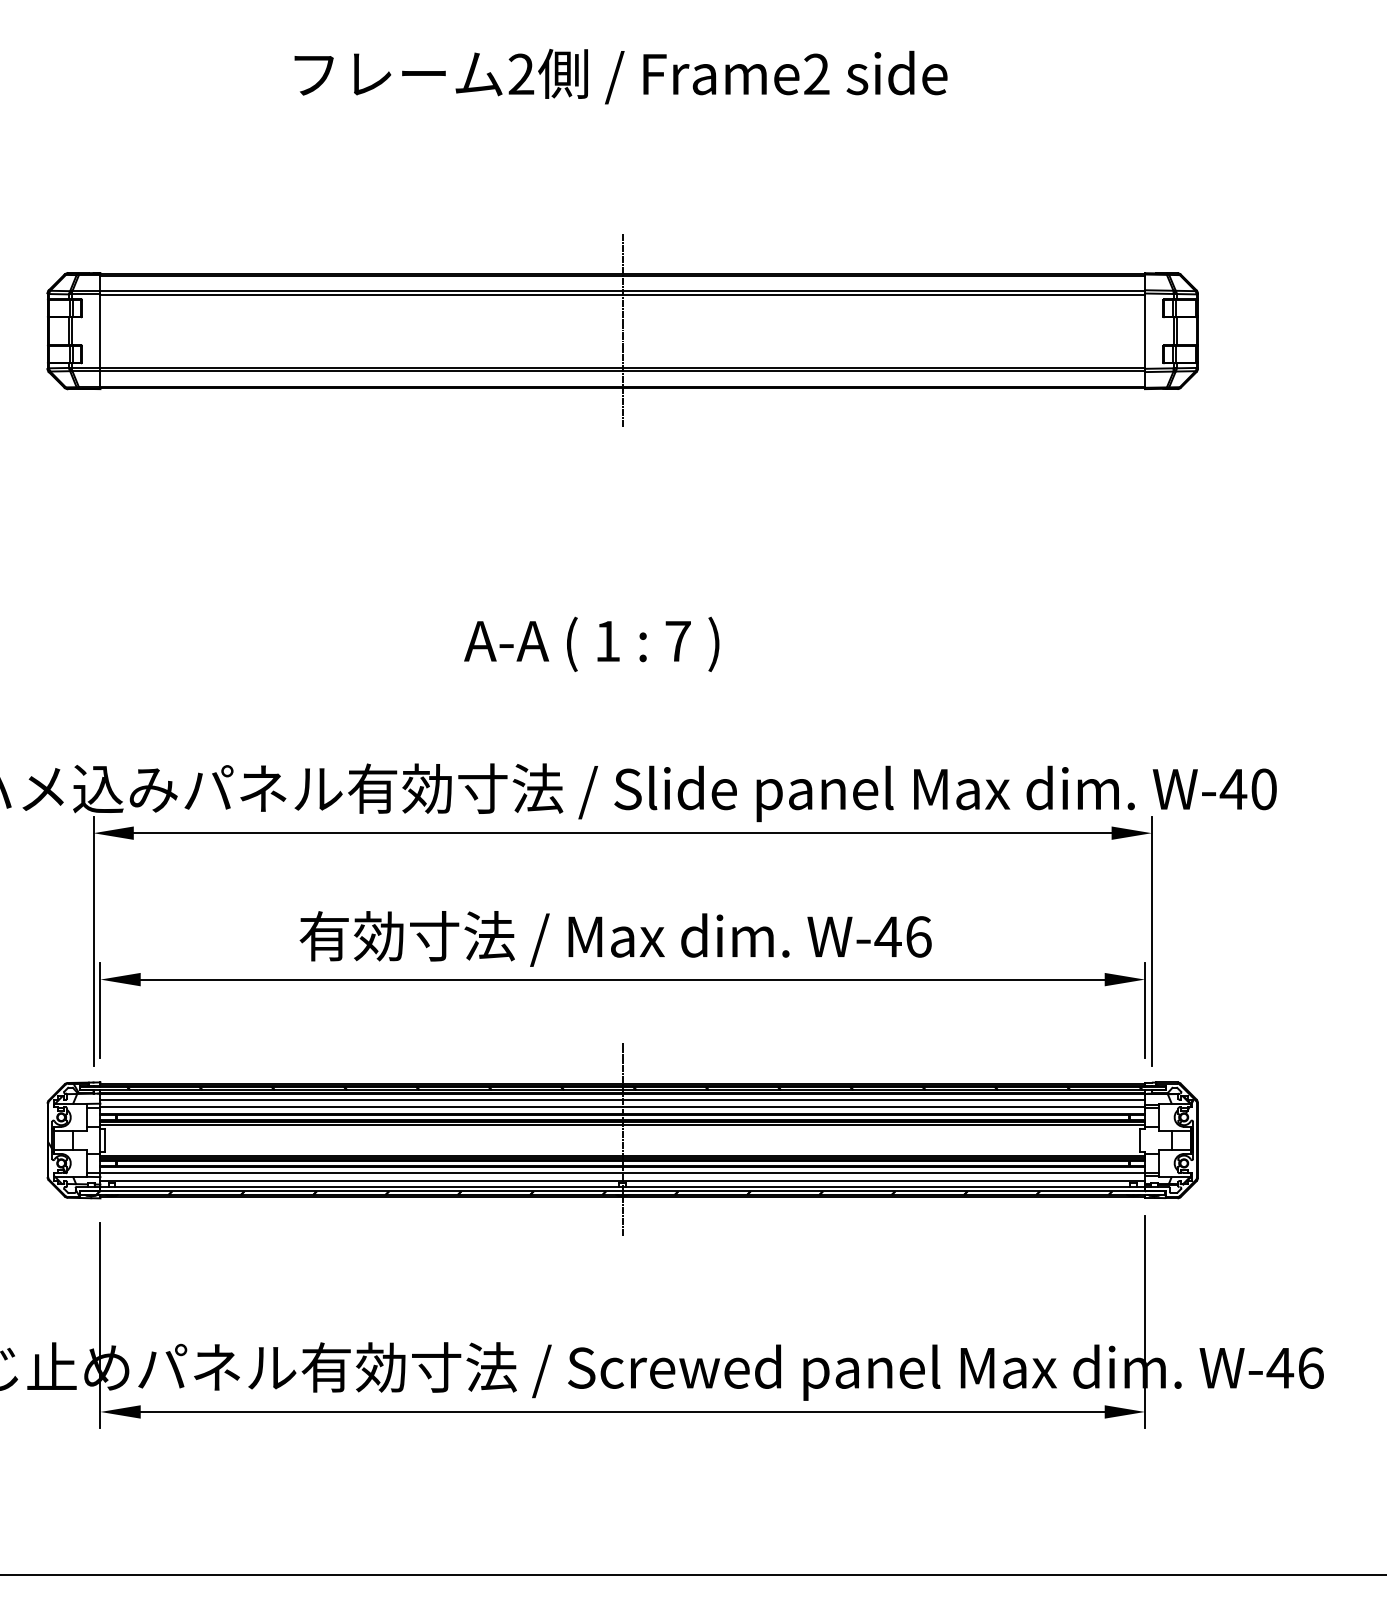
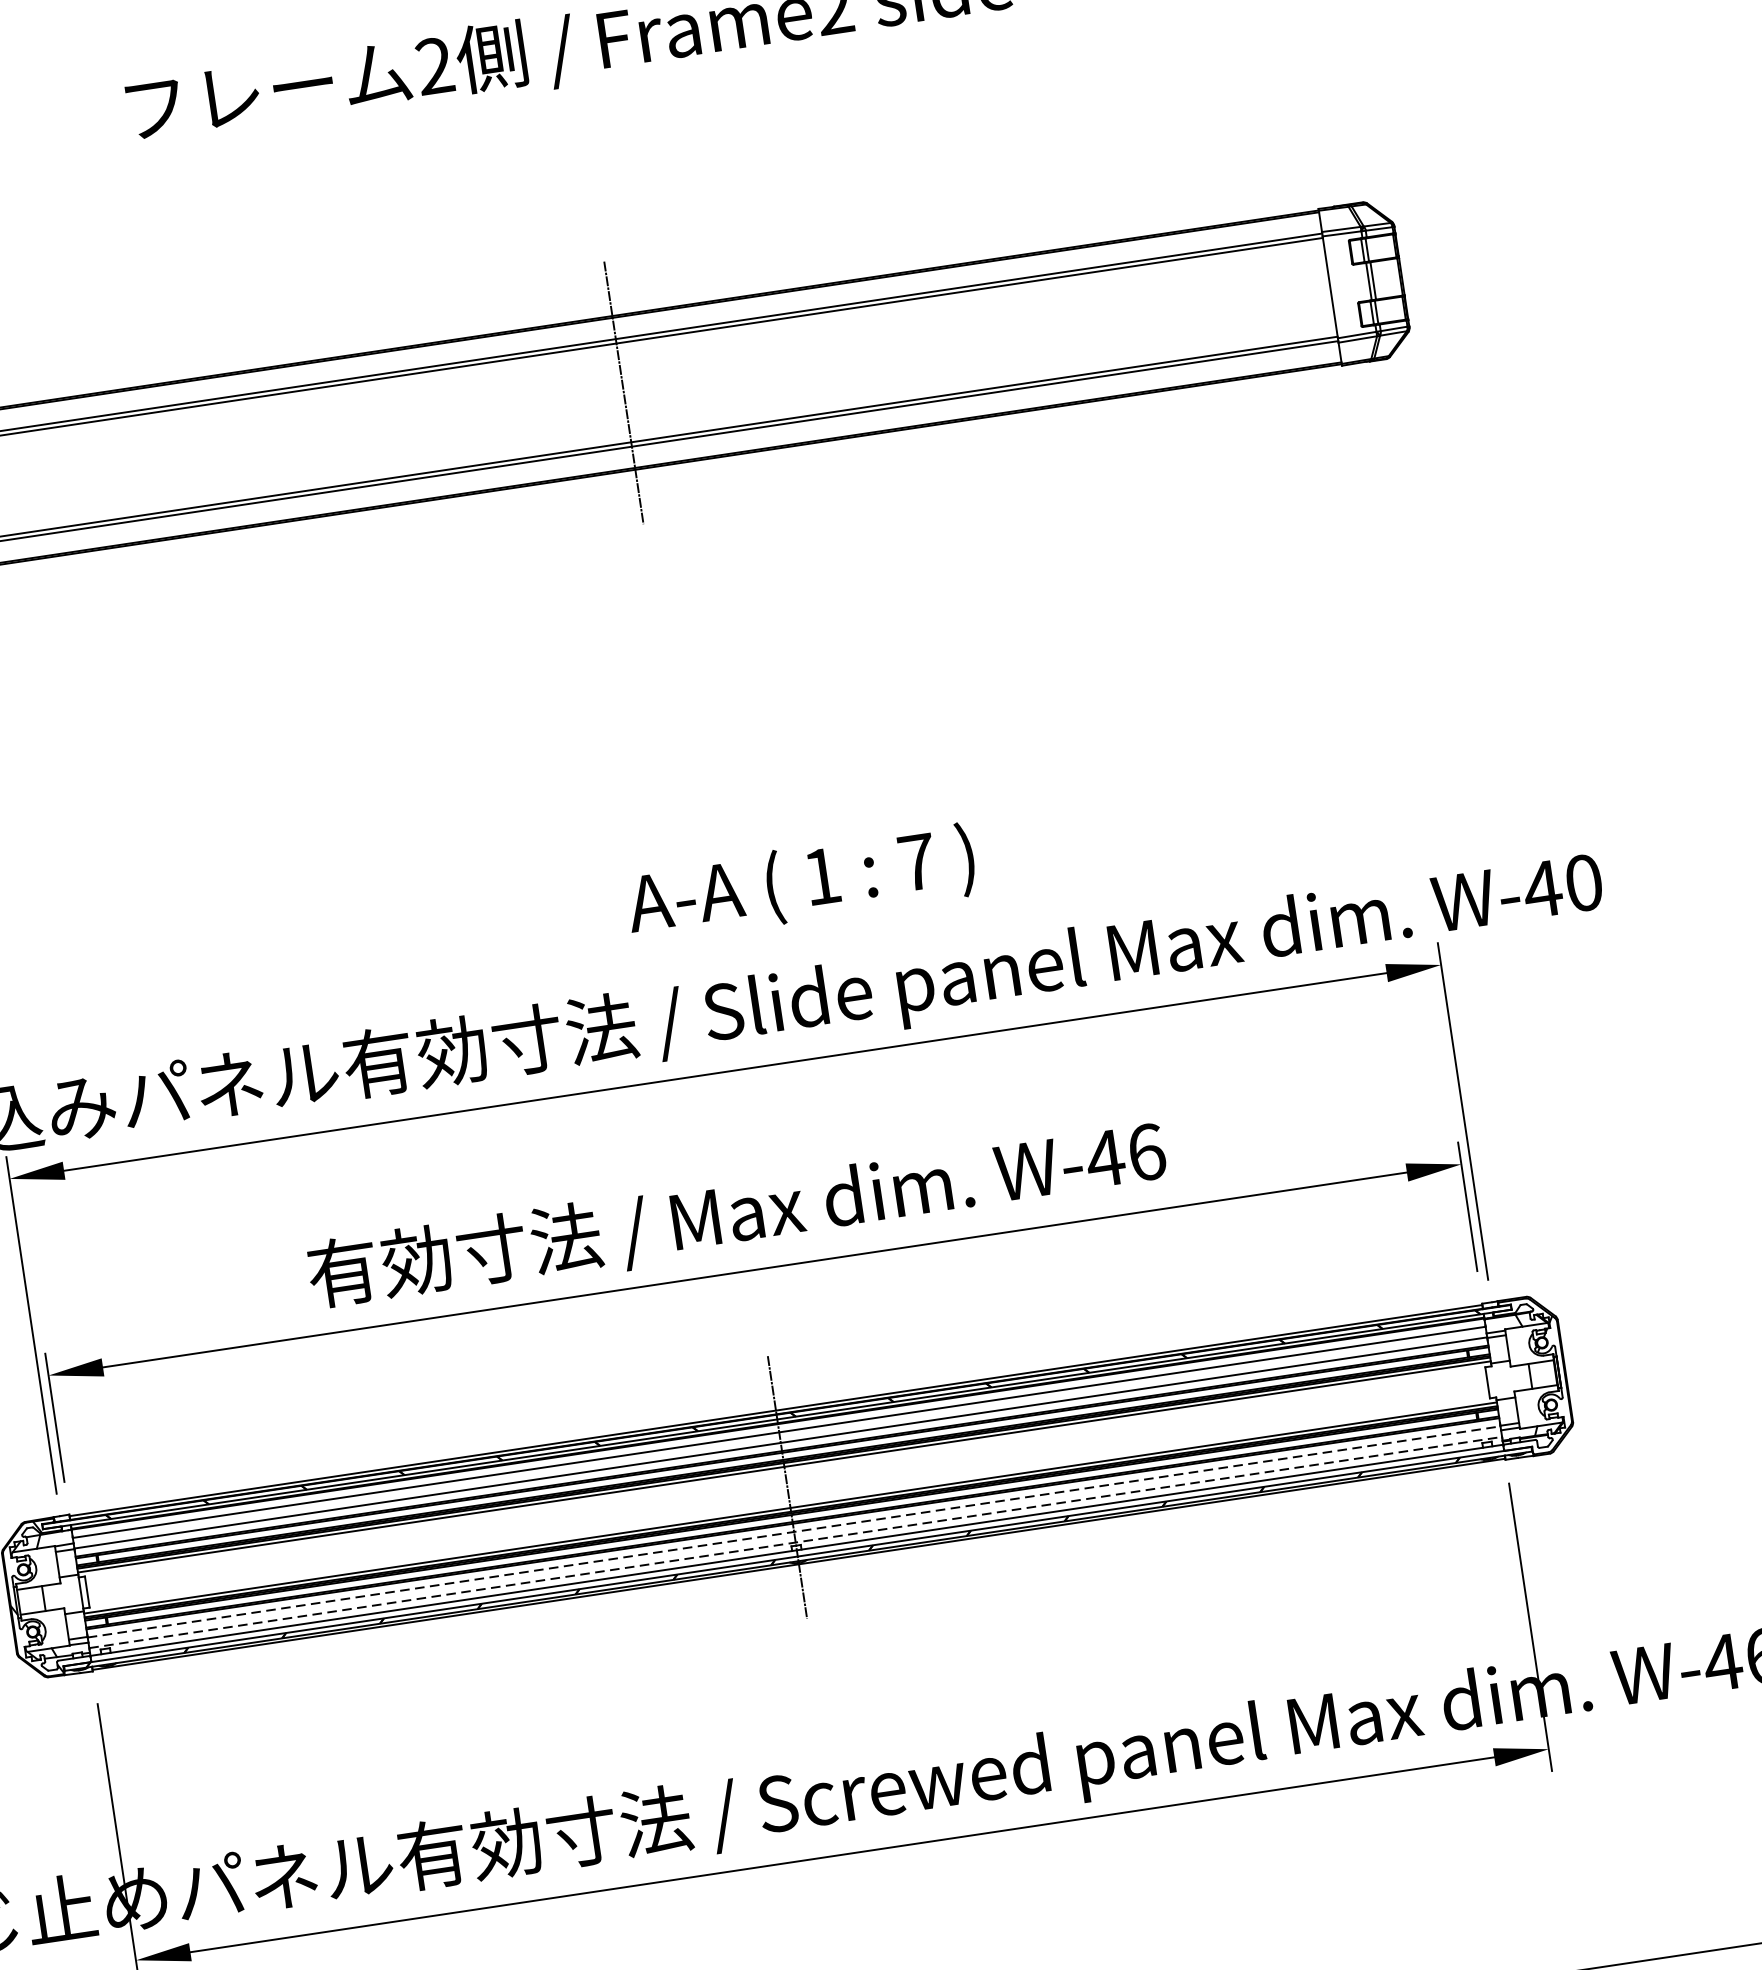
text: (591, 643) -> (800, 882), moved
line: (623, 1173) -> (795, 1532), solid -> dashed
line: (623, 1181) -> (796, 1542), solid -> dashed

